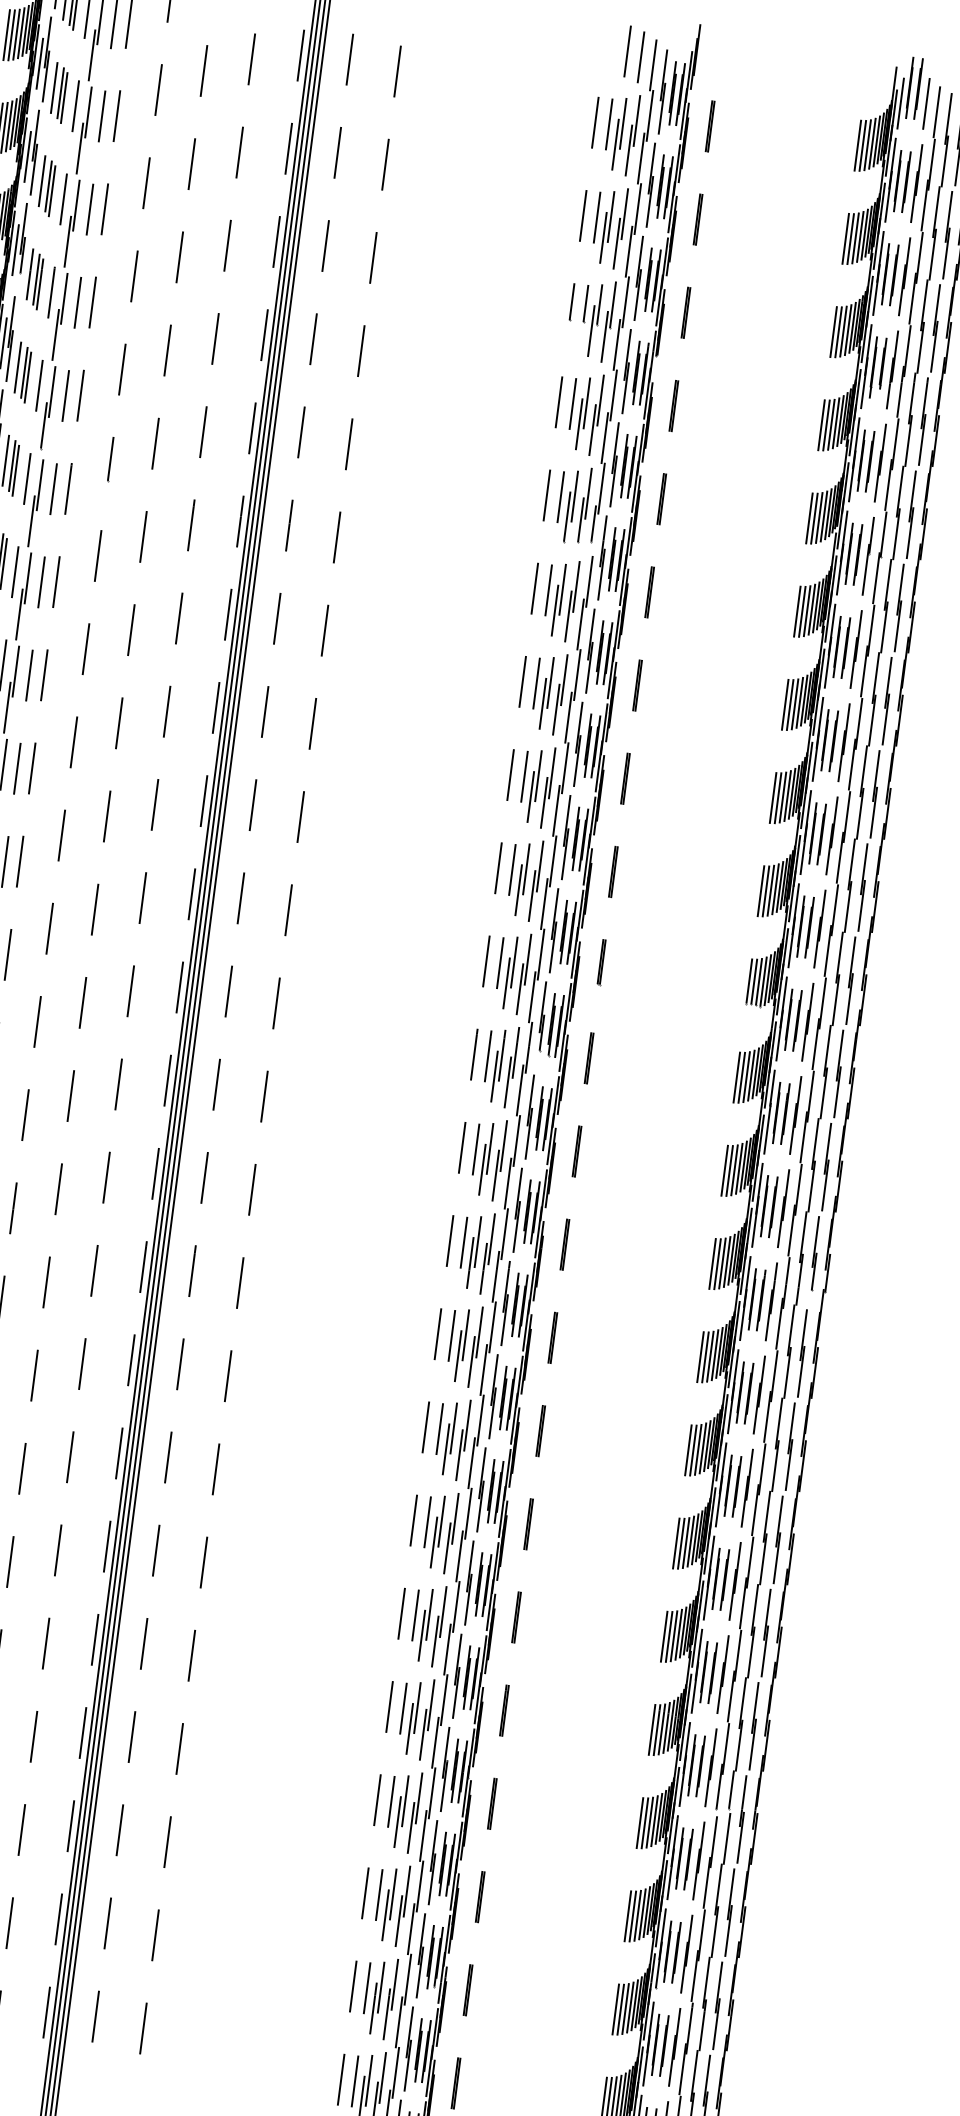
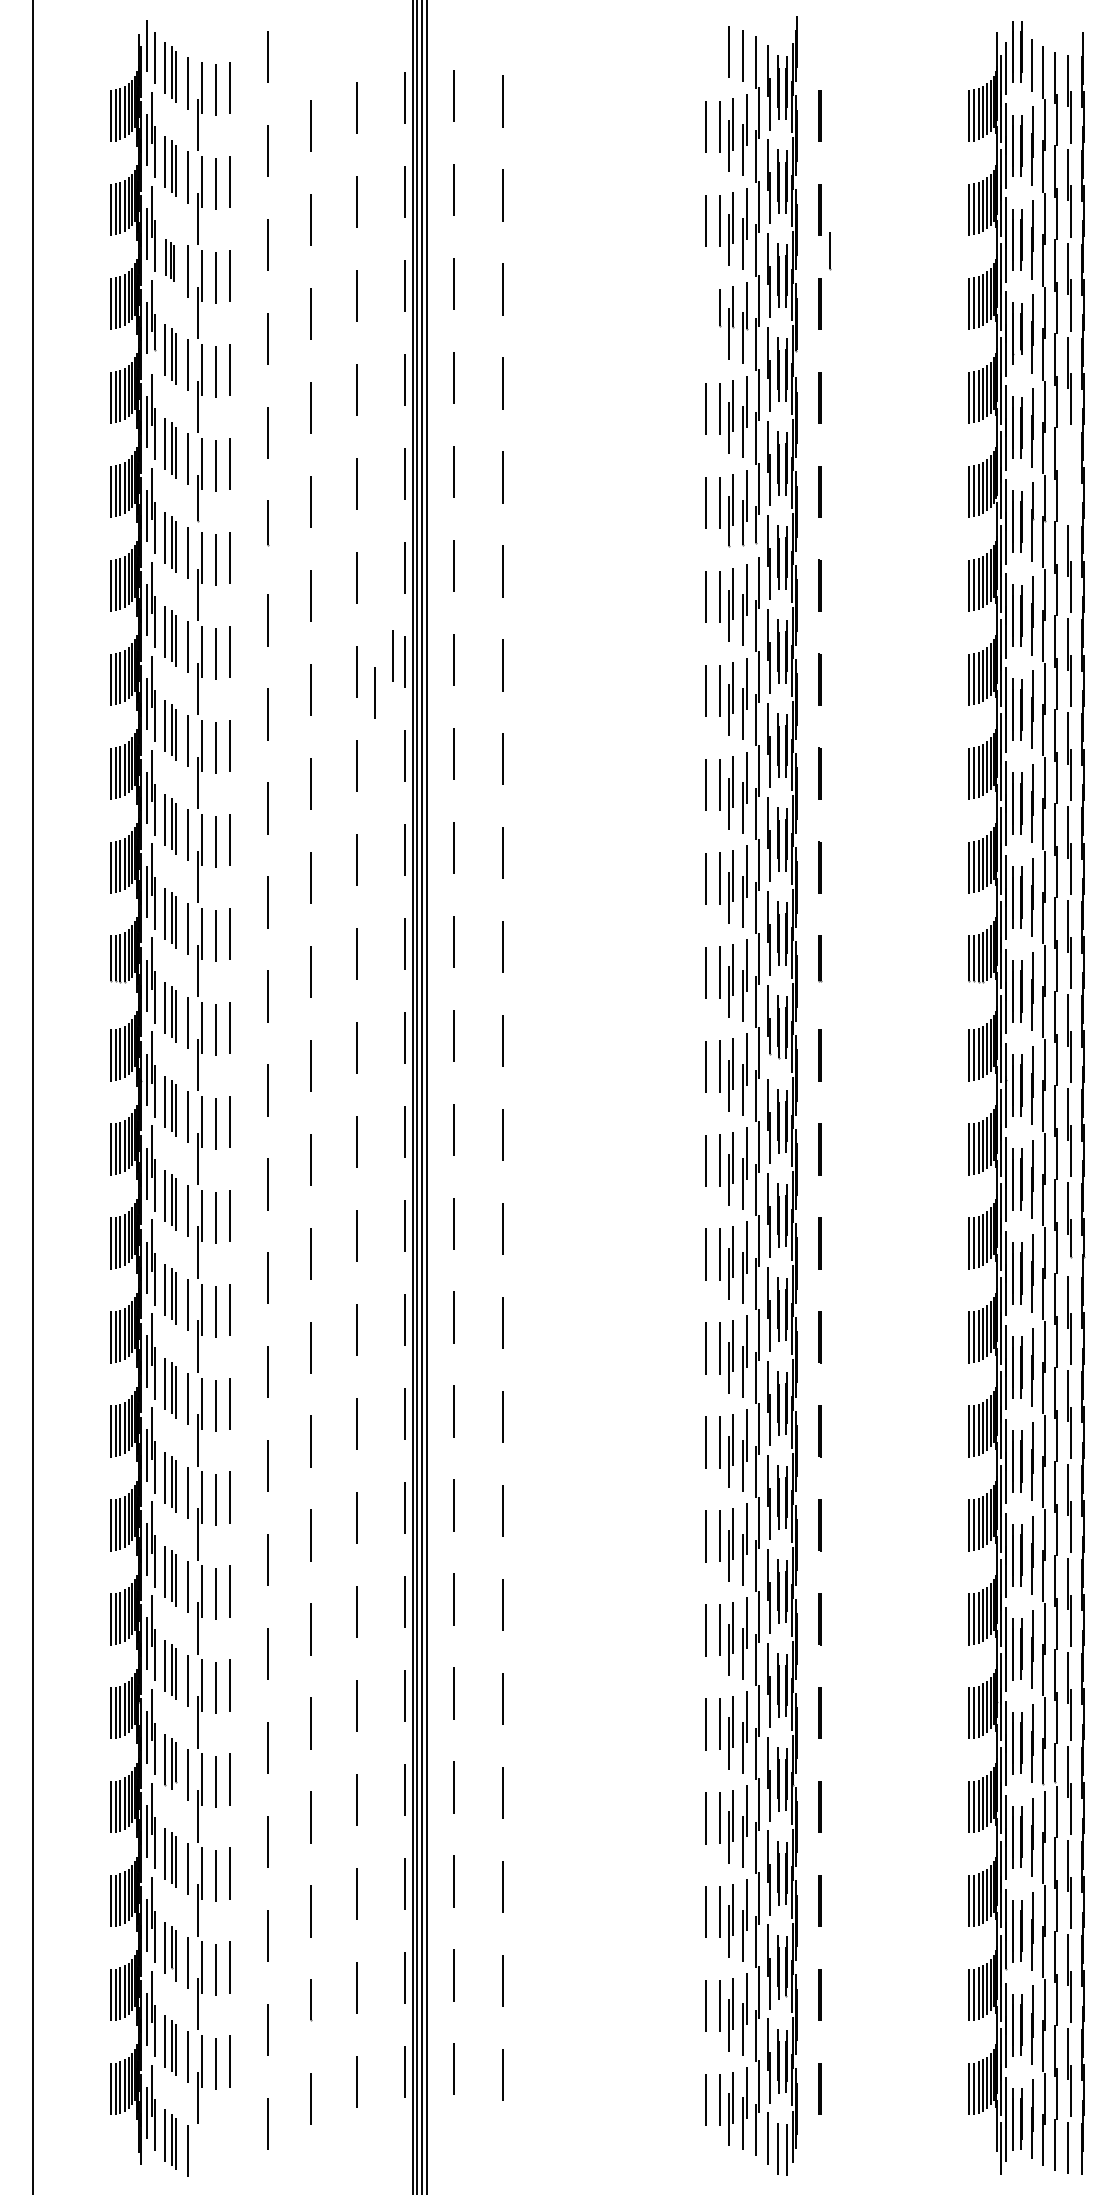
part: (47, 186) -> (170, 260), size x0.7
line: (572, 302) -> (830, 251), moved
part: (911, 514) -> (1069, 474), removed
line: (216, 606) -> (392, 655), added
line: (194, 640) -> (374, 692), added

